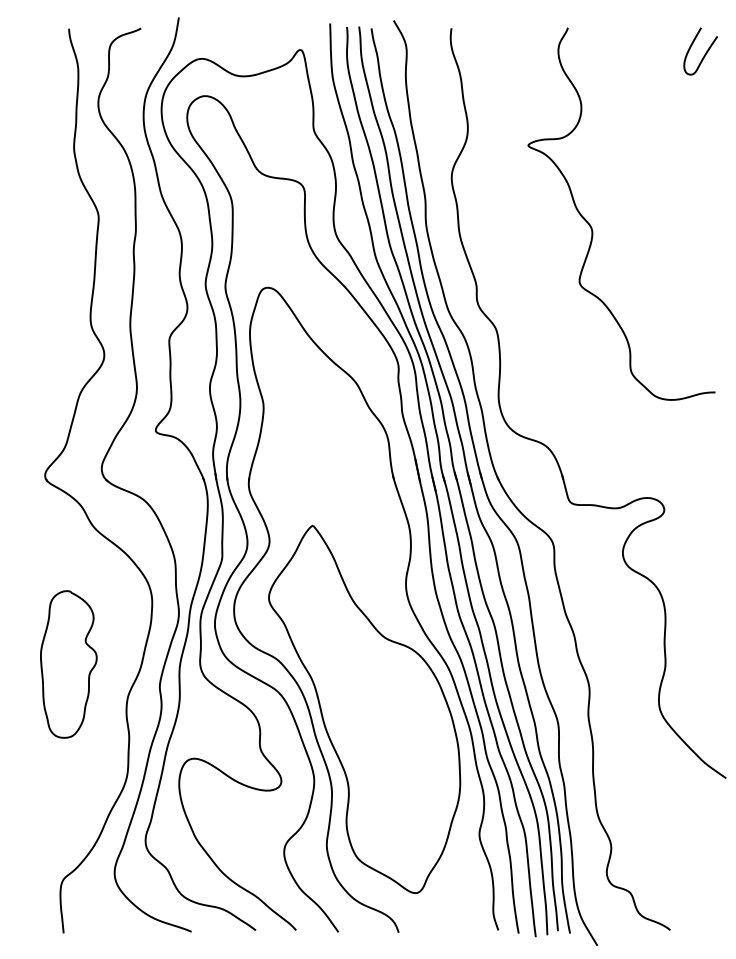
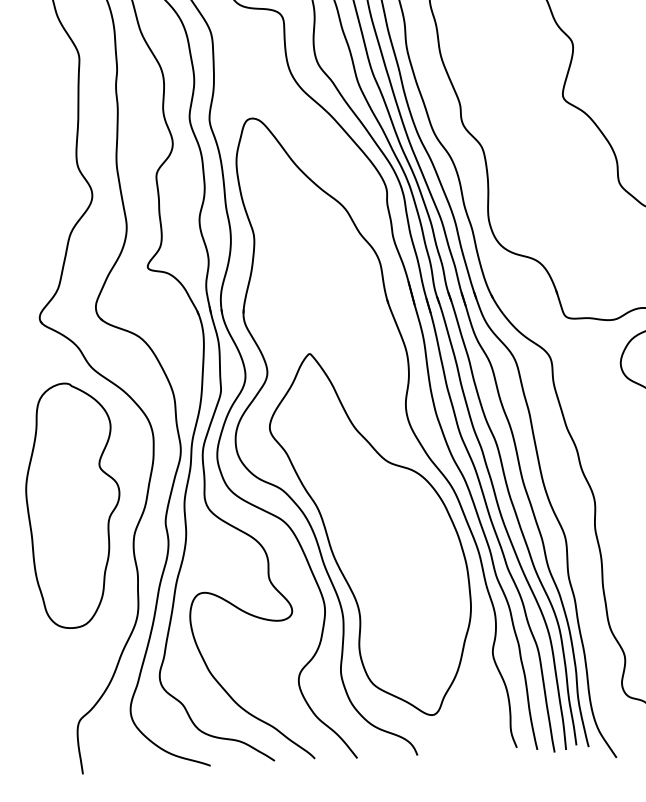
part: (68, 664) -> (73, 505), size x1.67

